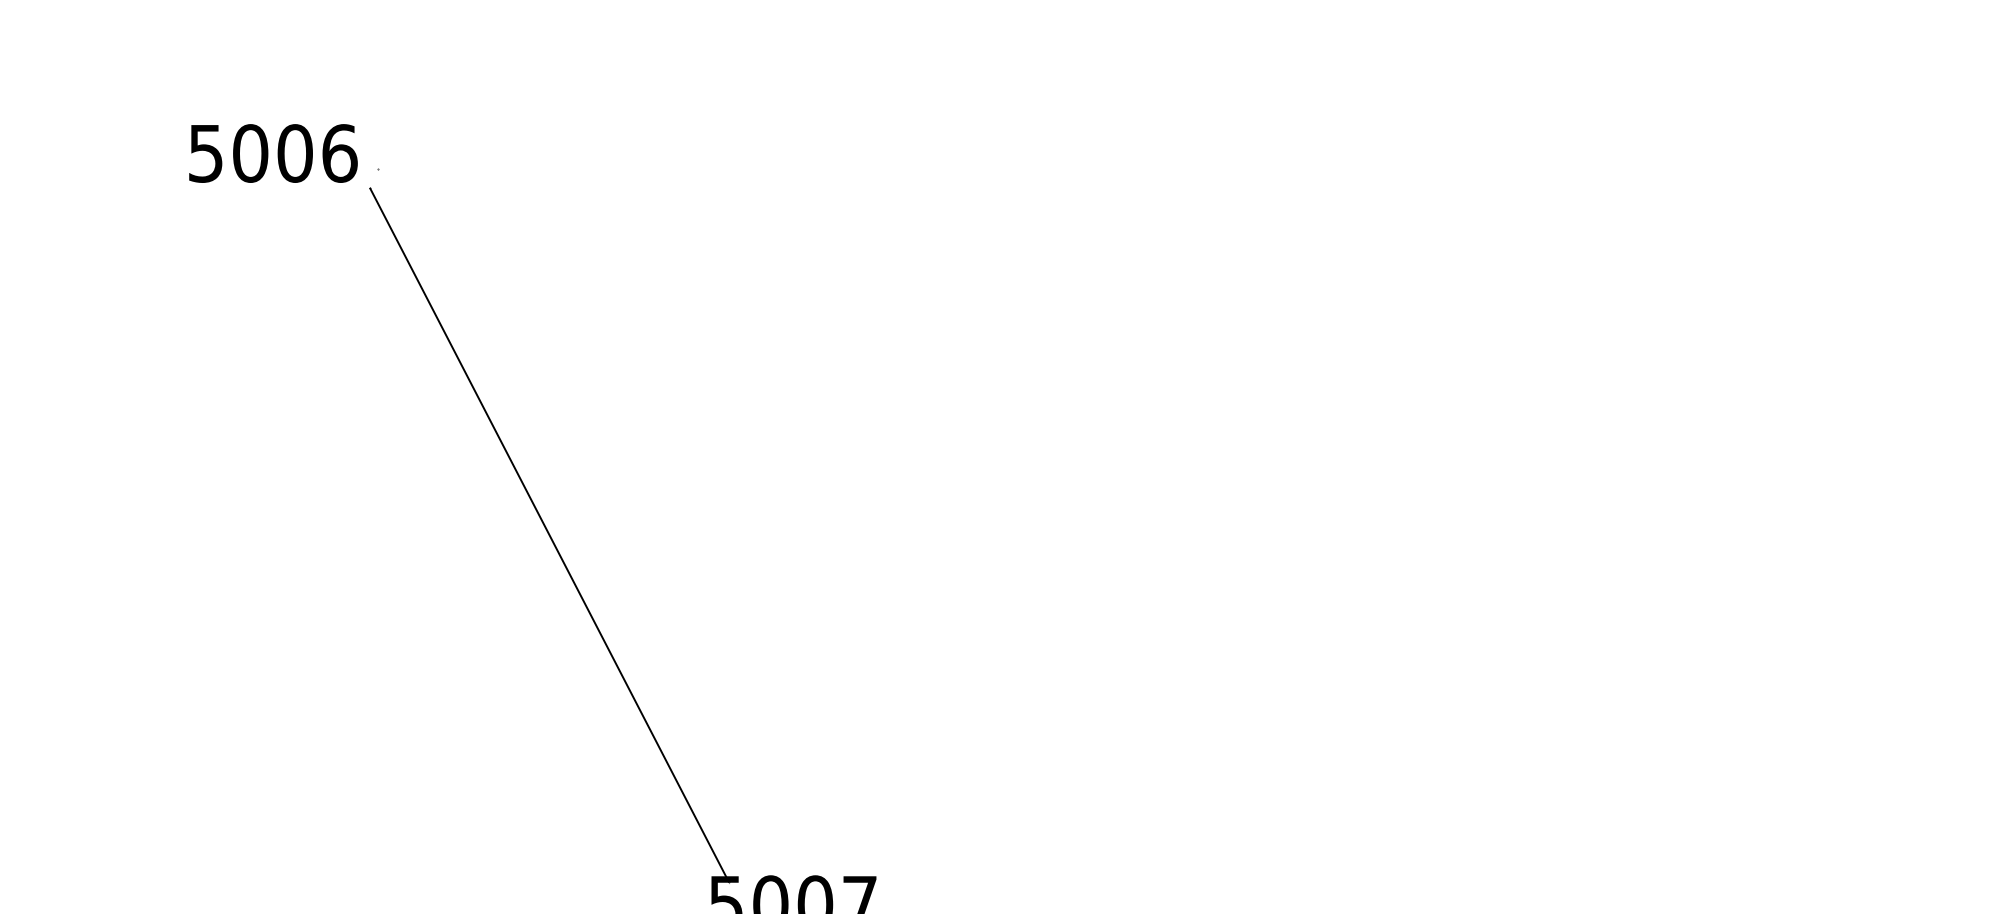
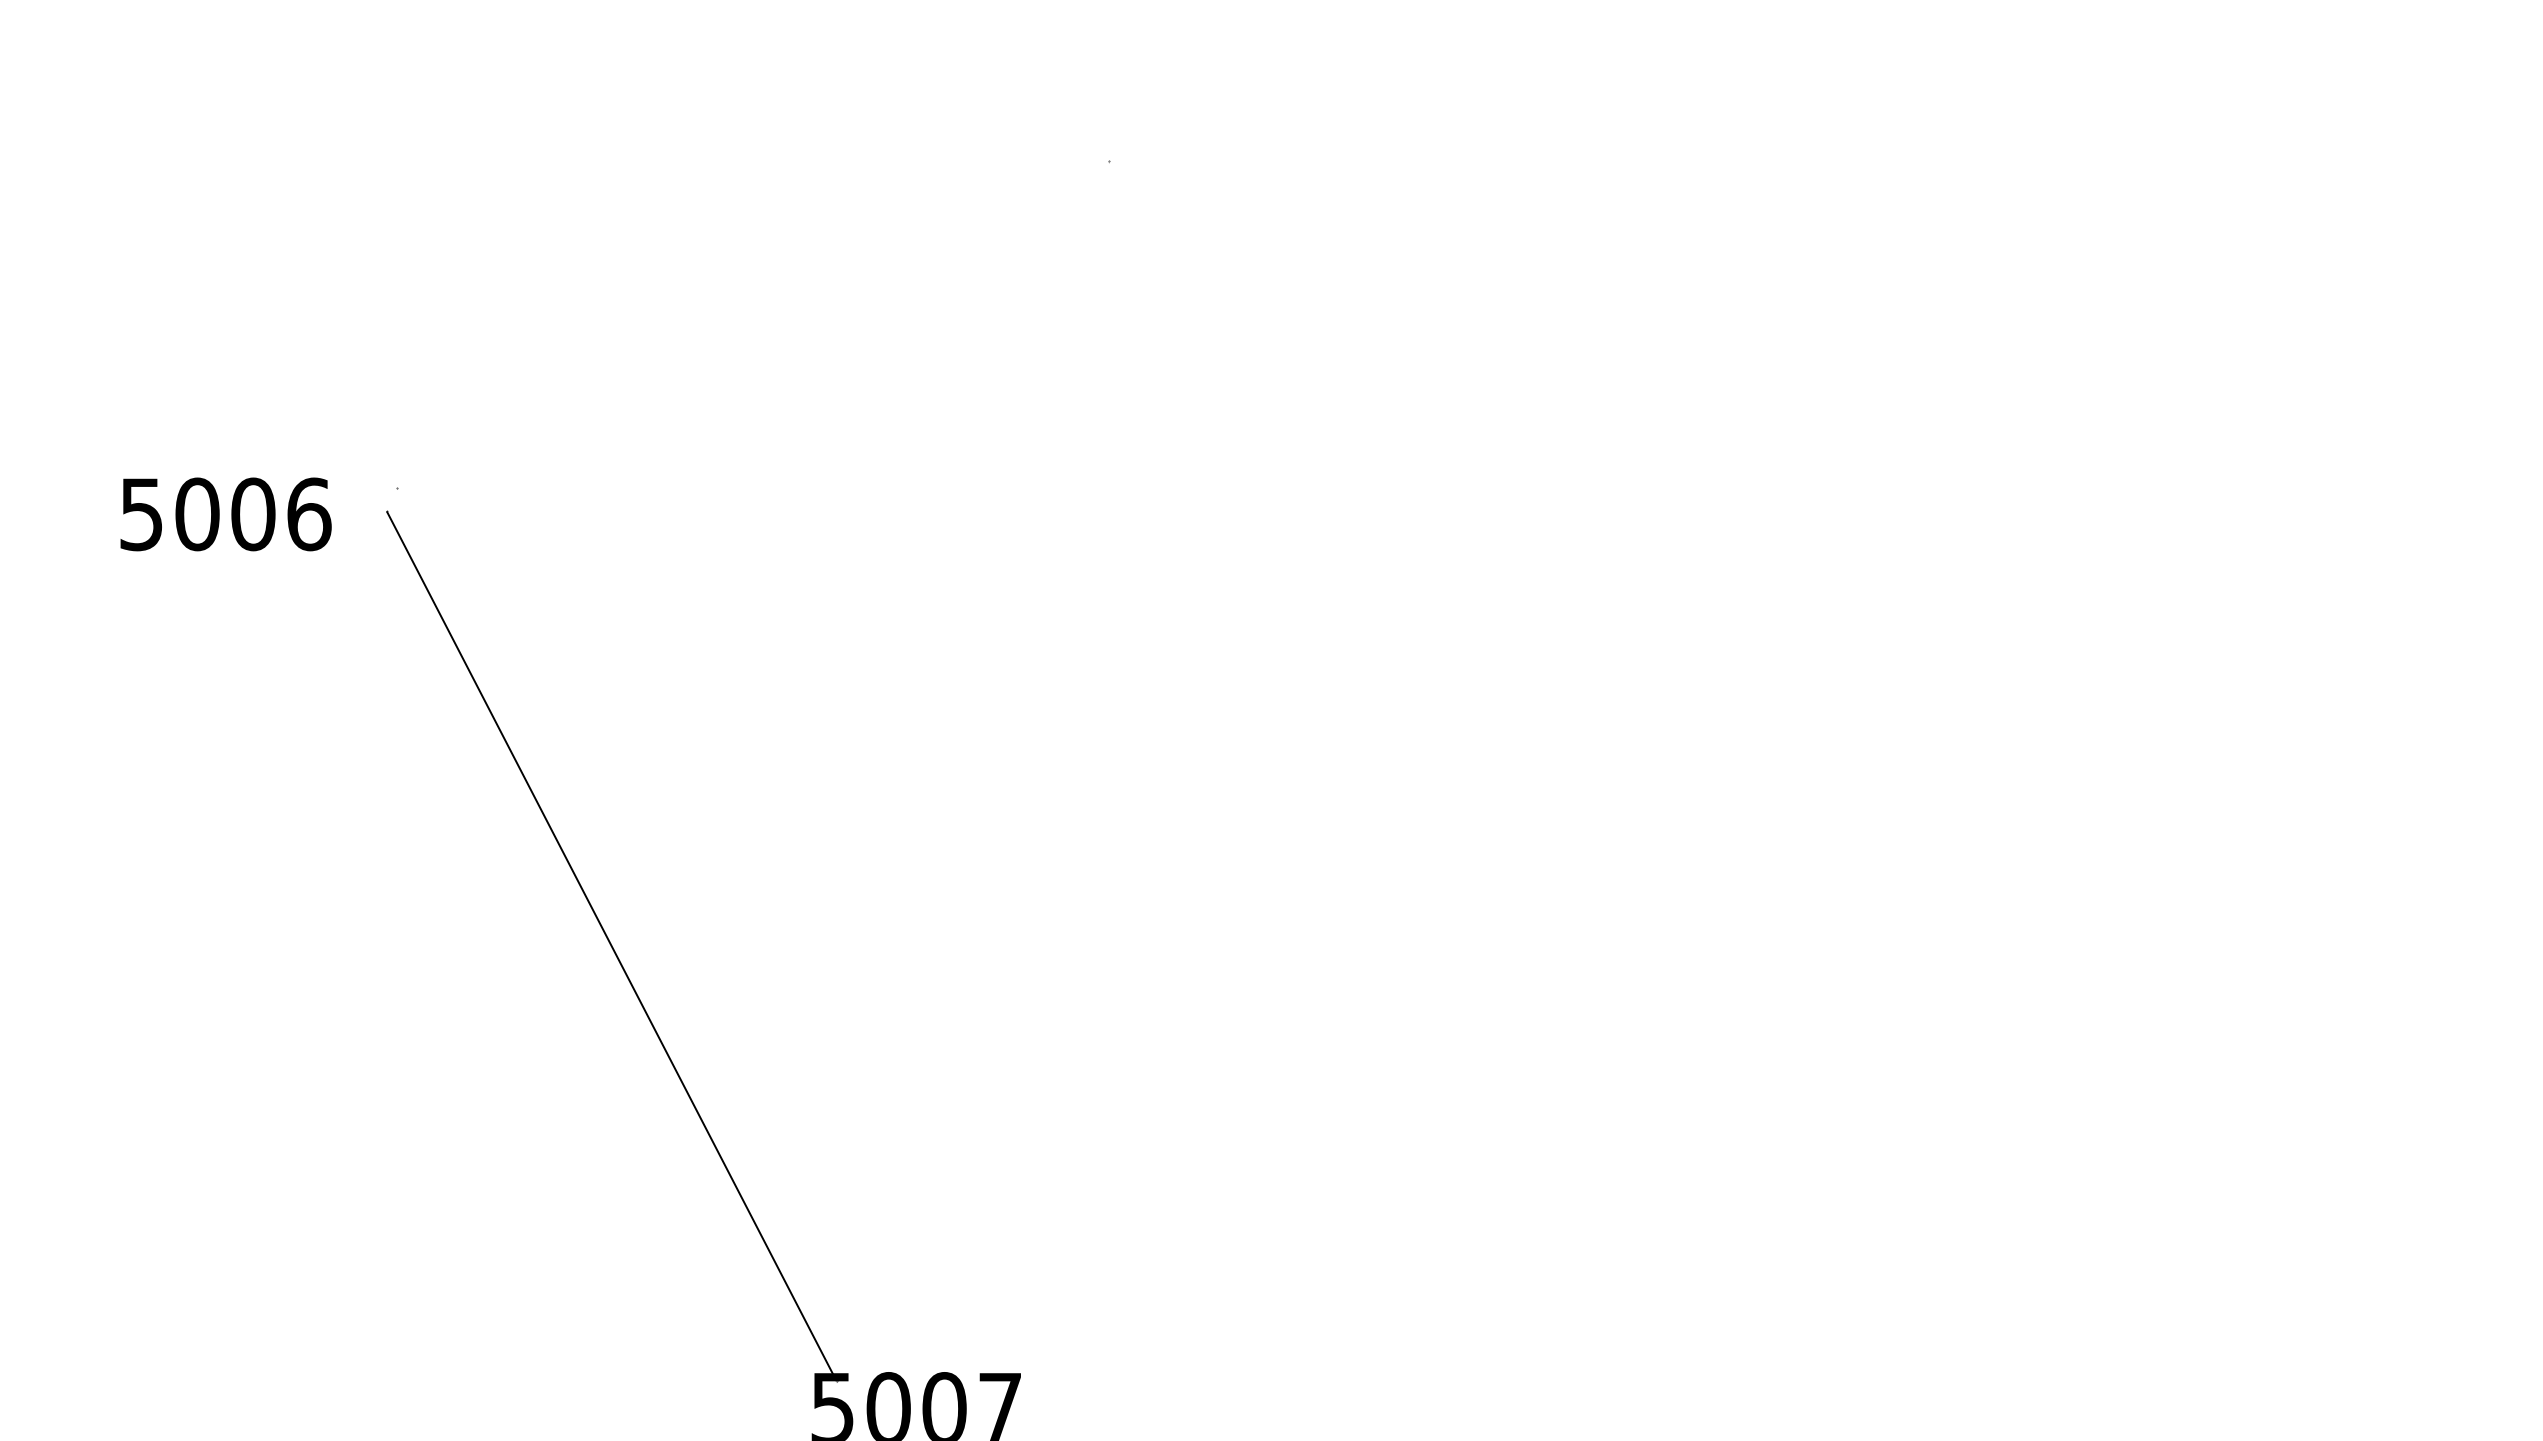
text: (272, 153) -> (225, 514), moved

